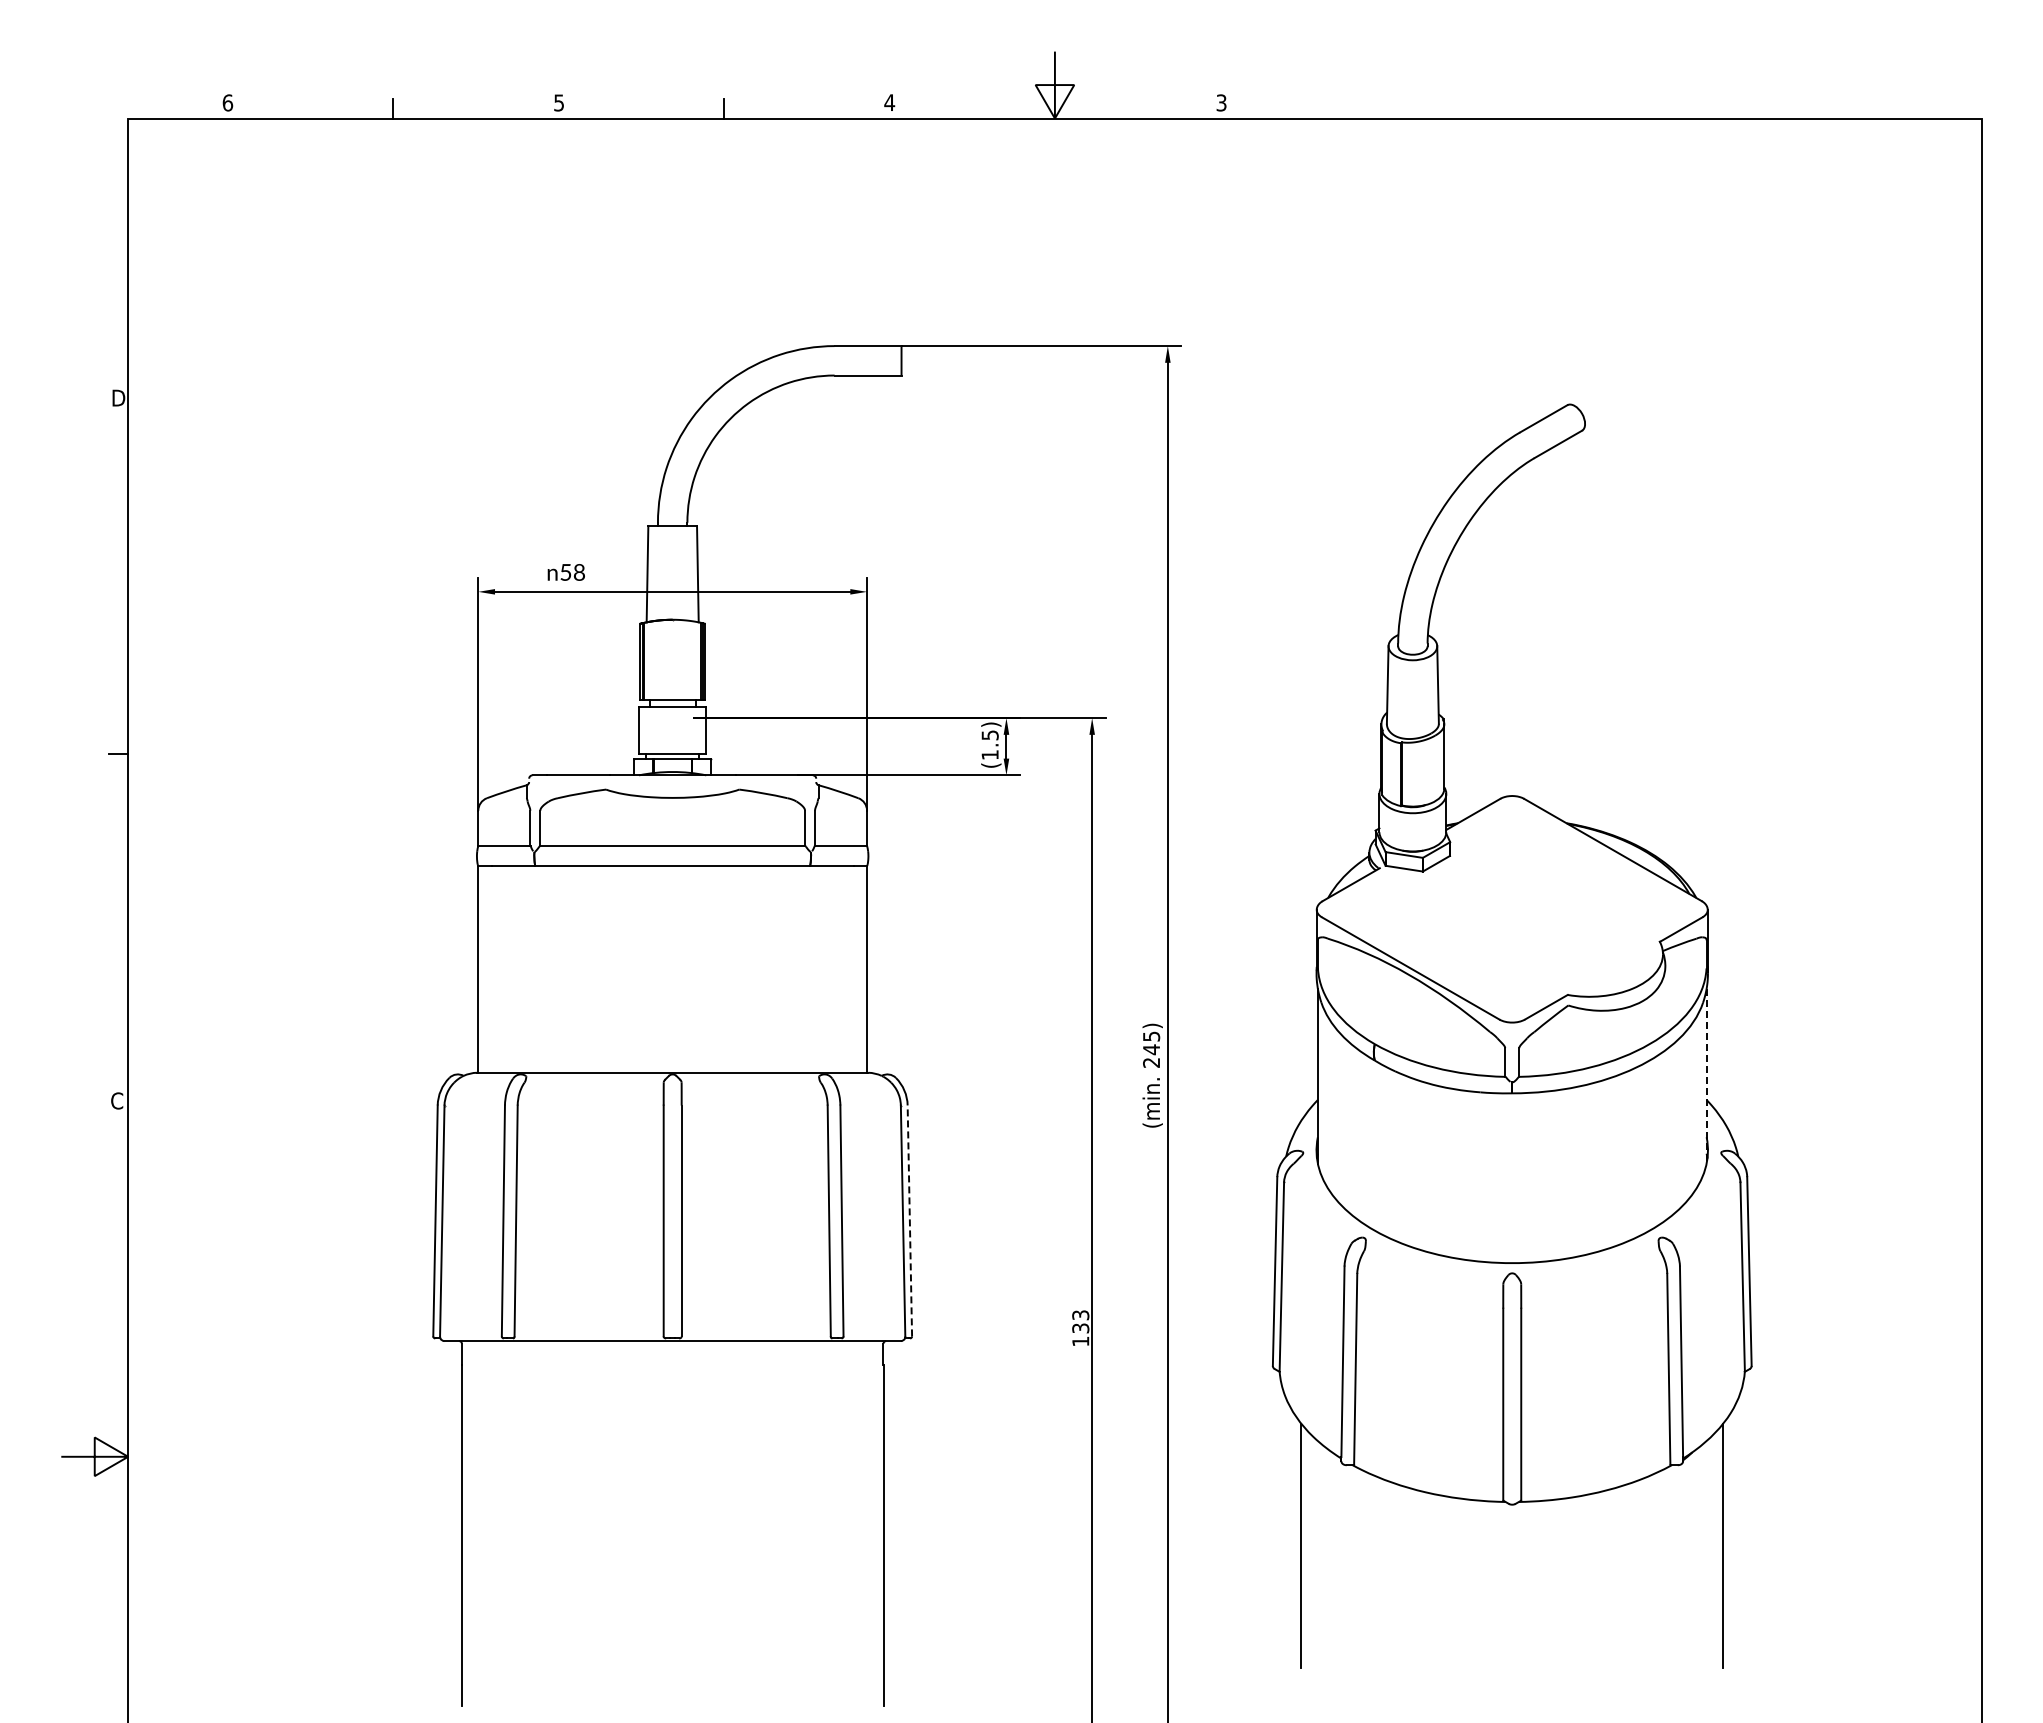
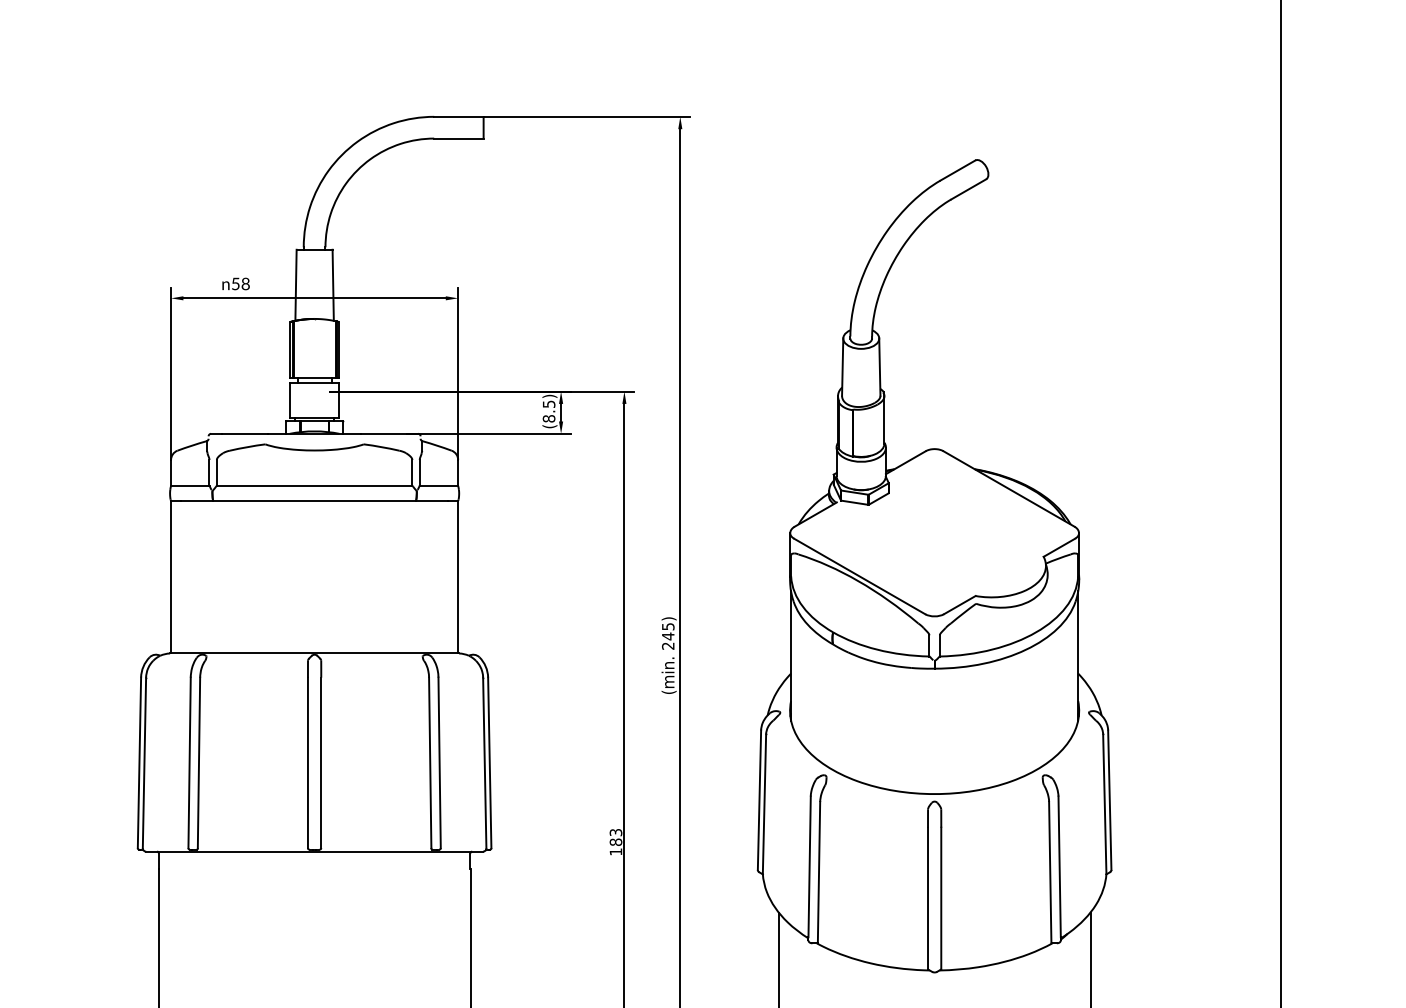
text: (989, 755) -> (548, 419), (1.5) -> (8.5)
line: (1706, 1076) -> (1078, 656), dashed -> solid
line: (909, 1220) -> (489, 762), dashed -> solid
text: (1080, 1328) -> (615, 842), 133 -> 183

